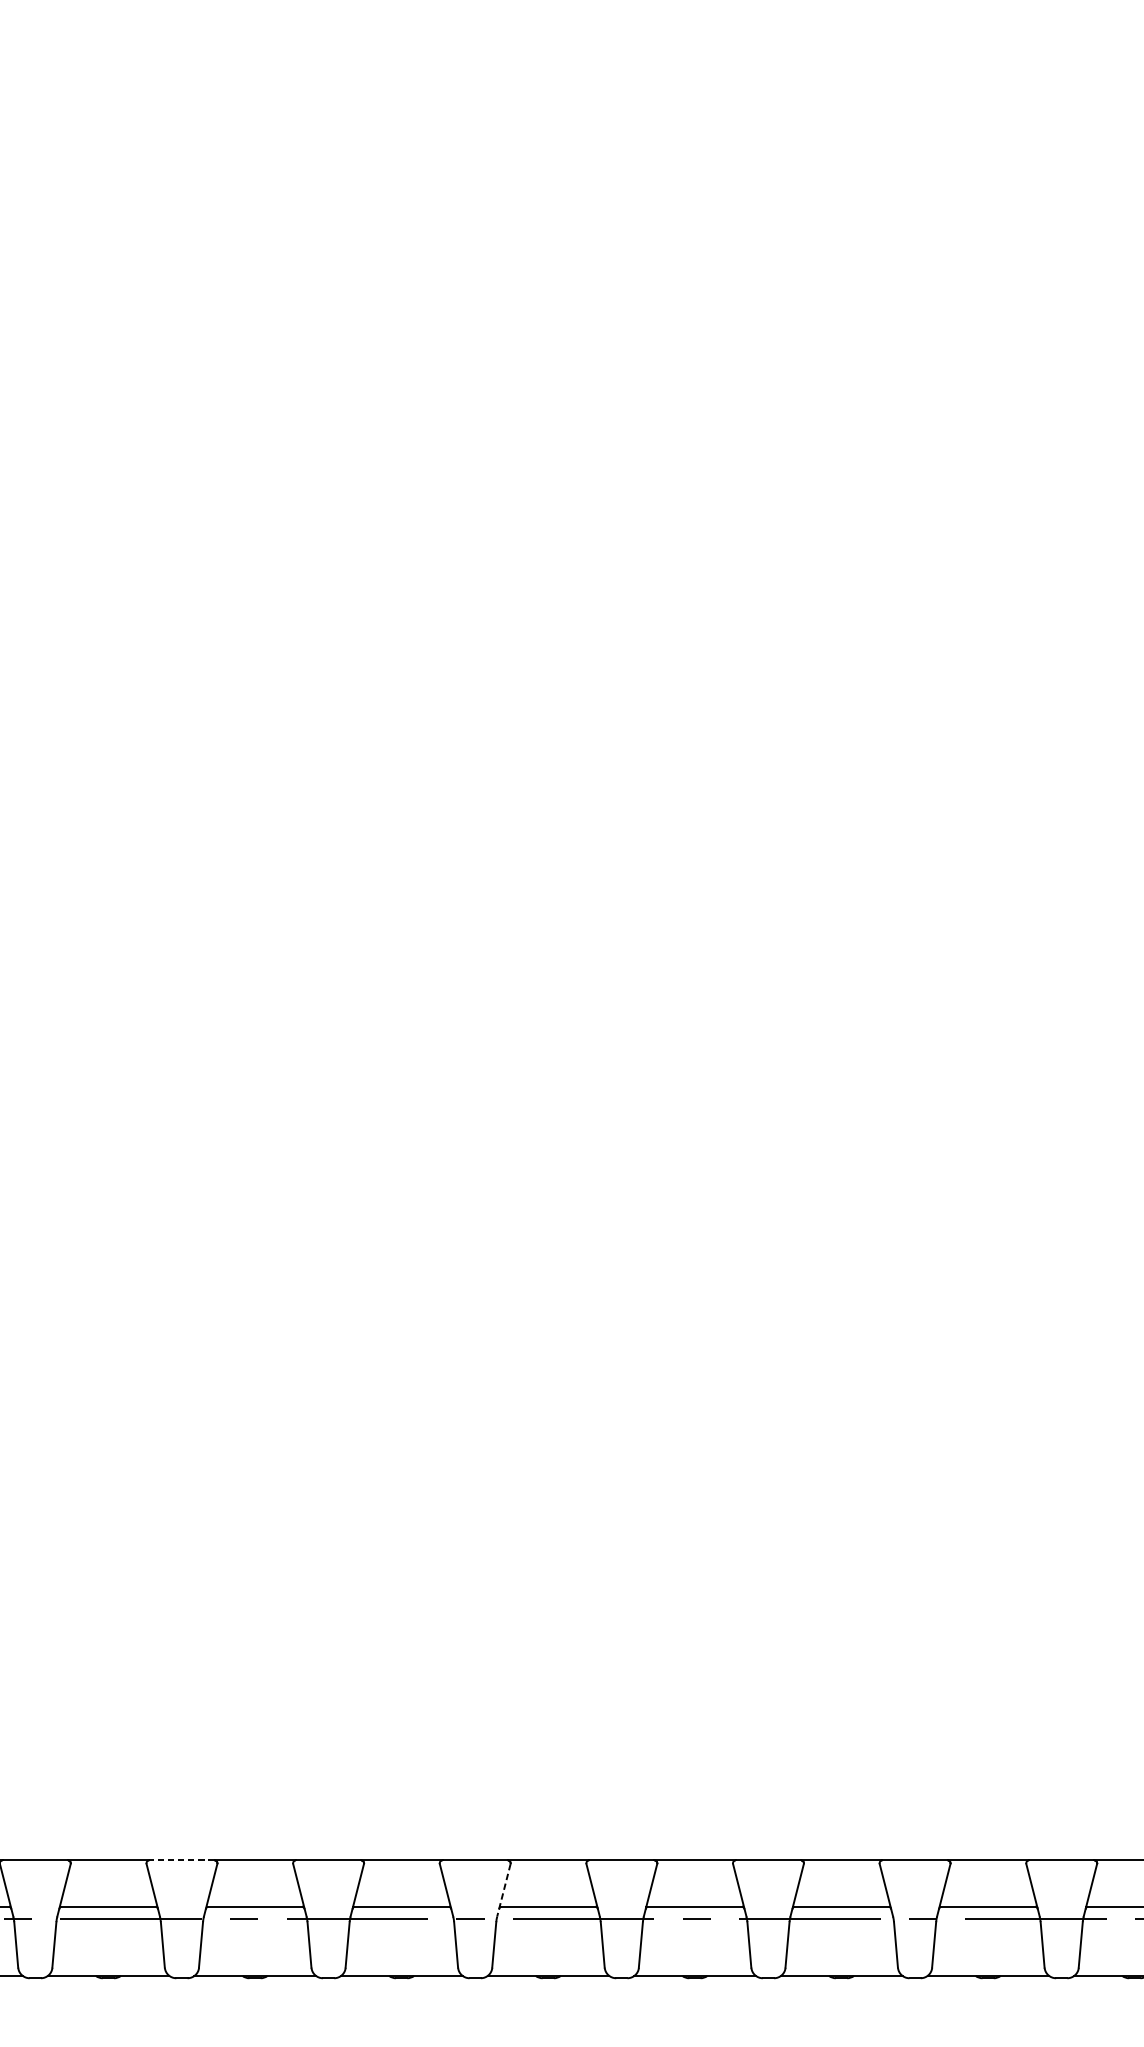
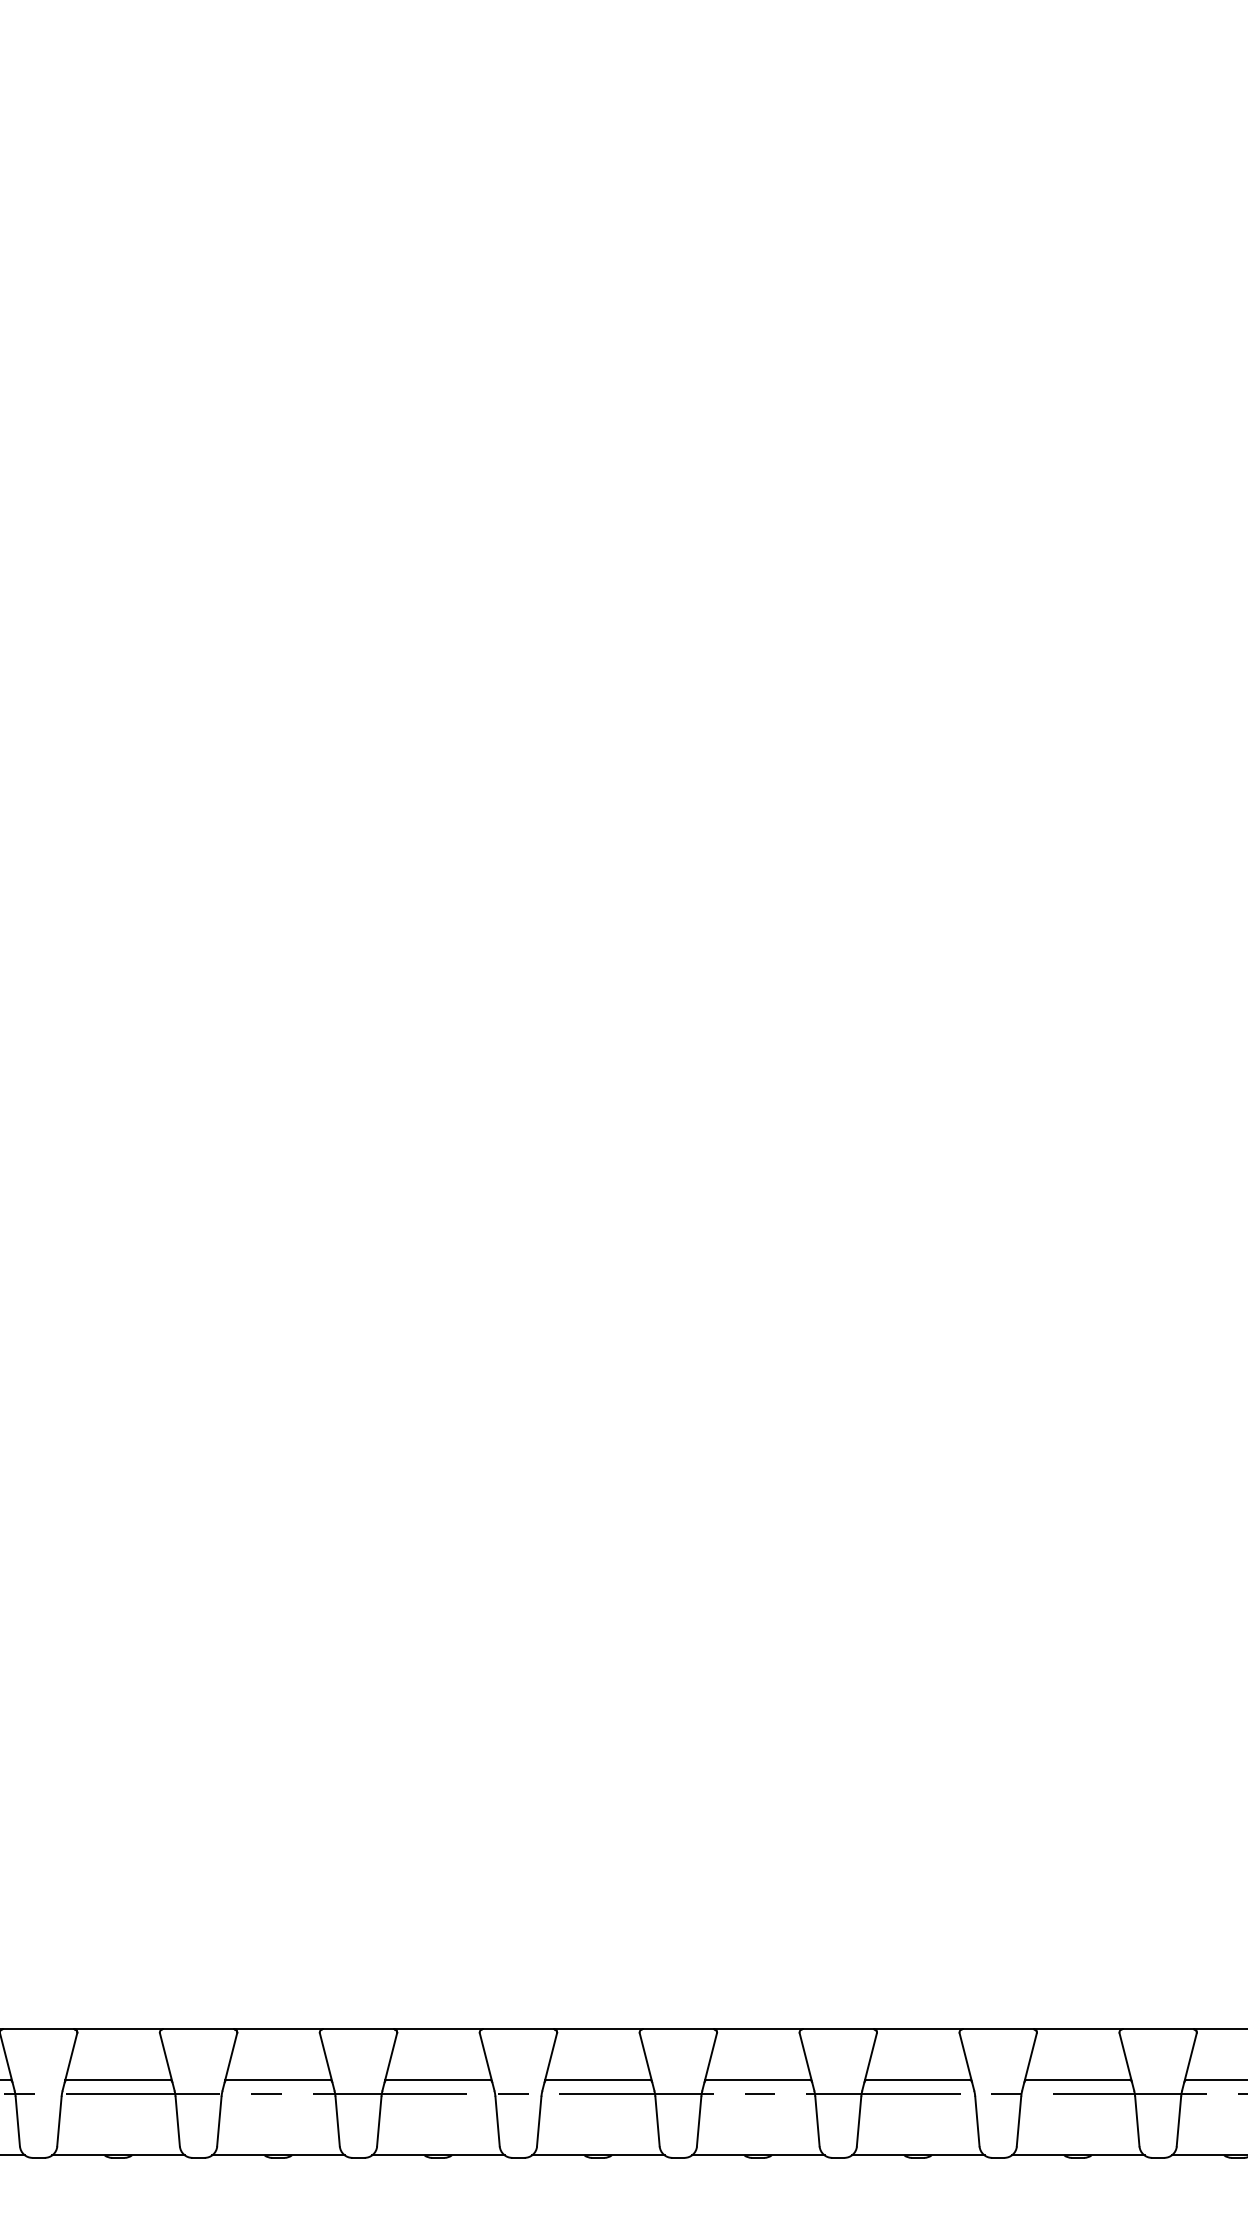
line: (181, 1860) -> (198, 2029), dashed -> solid
line: (503, 1890) -> (549, 2062), dashed -> solid

